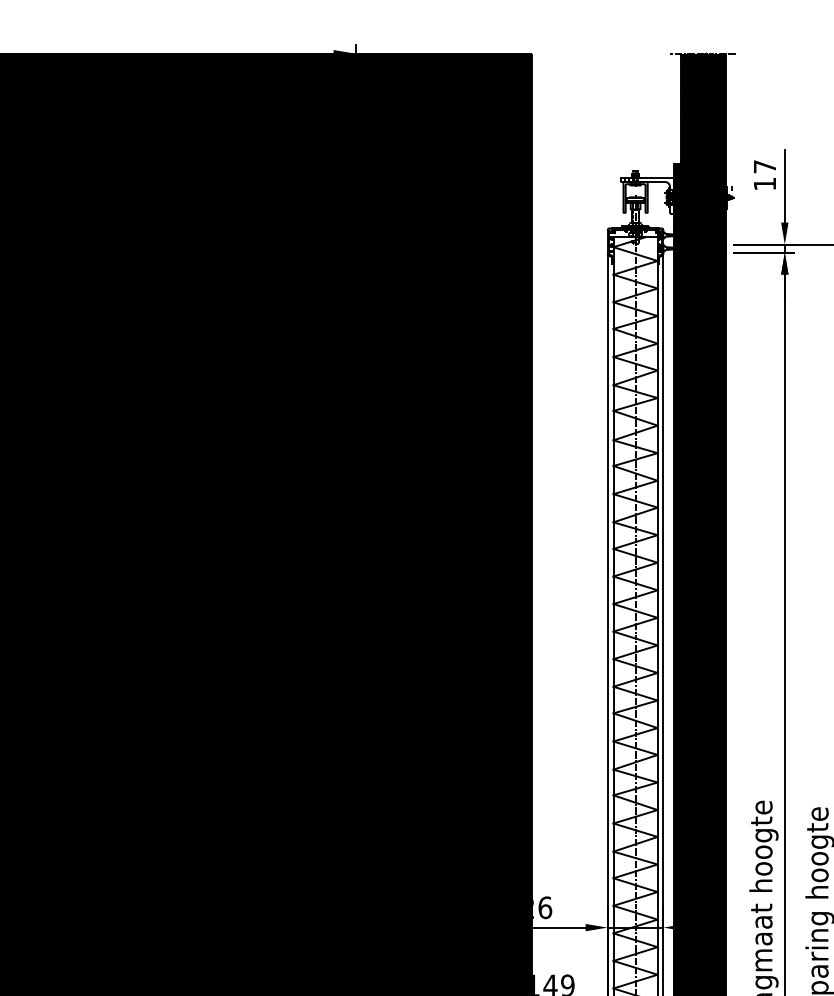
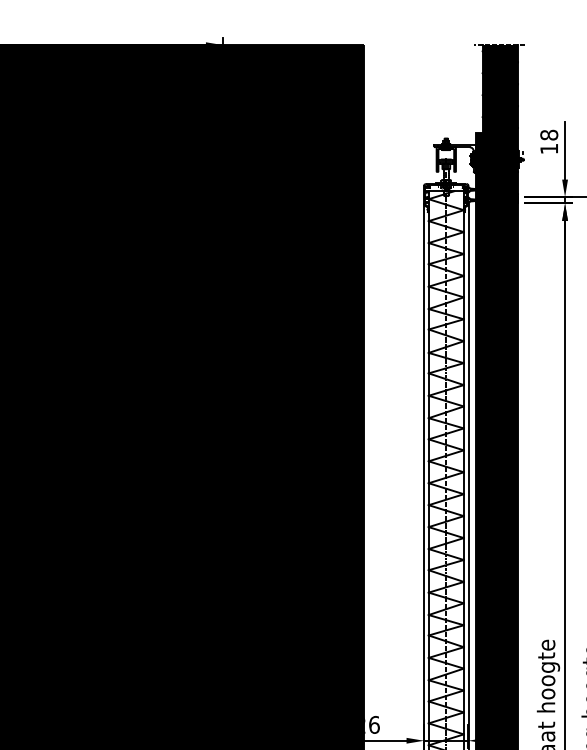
text: (764, 166) -> (548, 134), 17 -> 18

